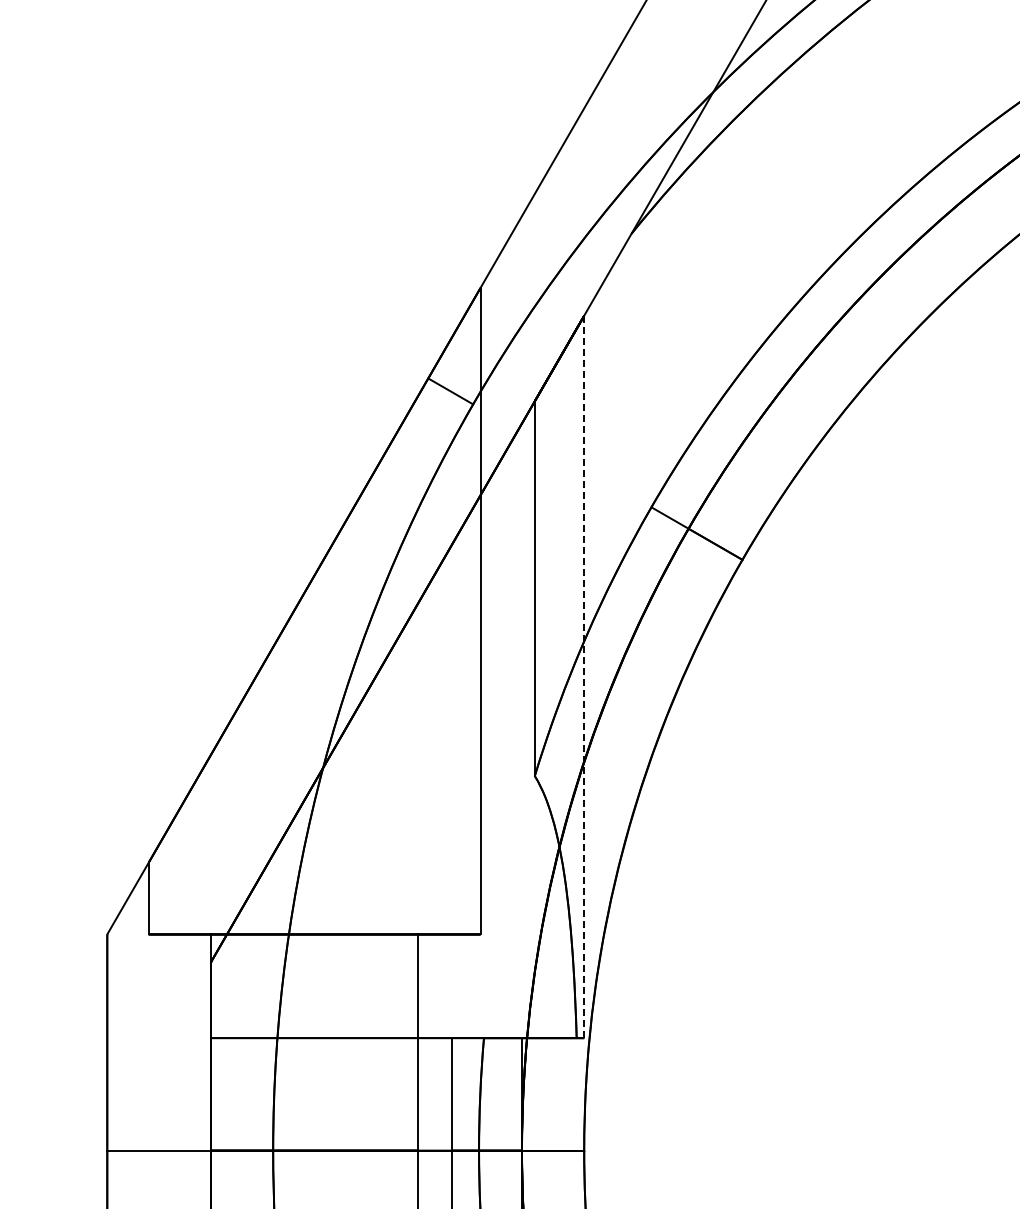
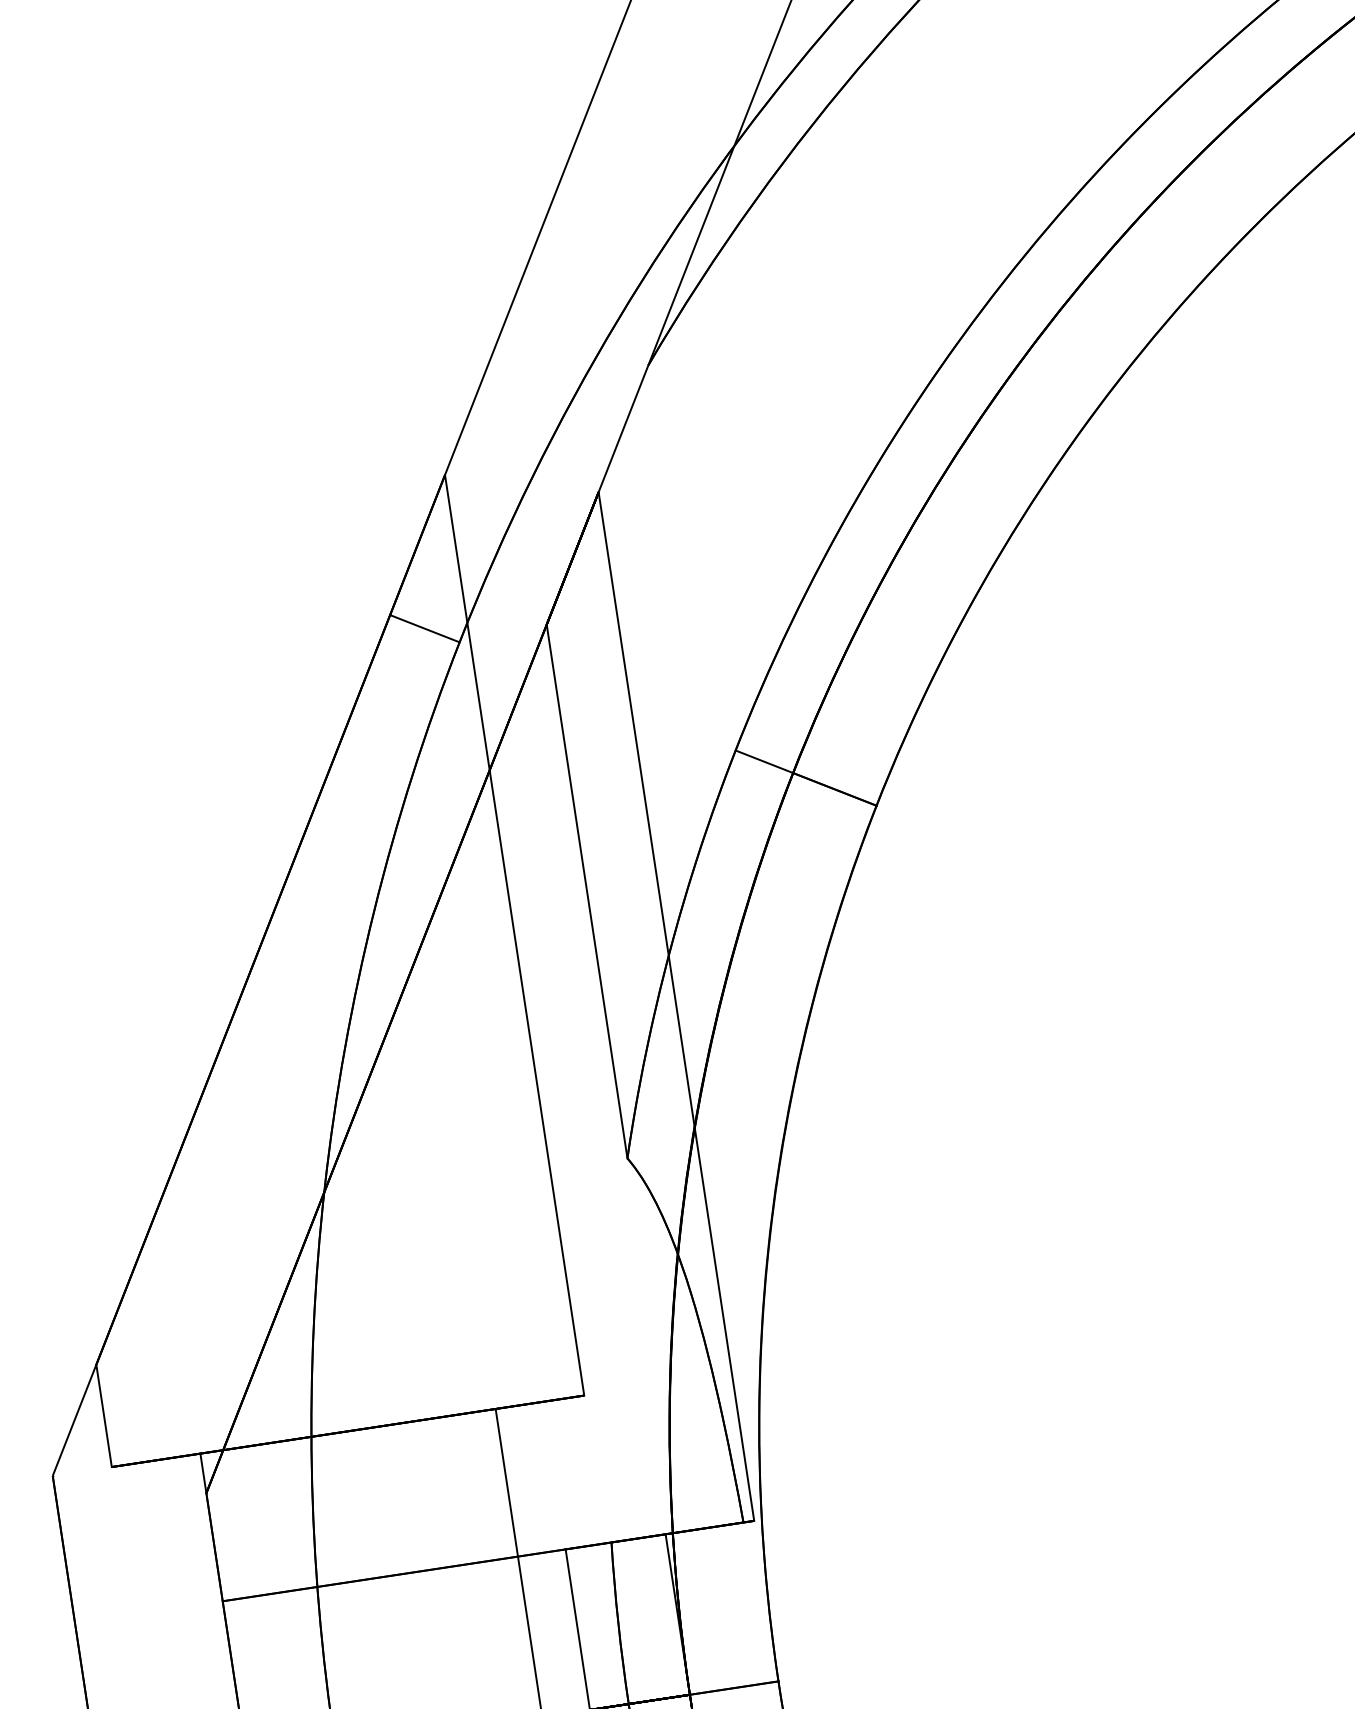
line: (584, 676) -> (676, 1005), dashed -> solid

